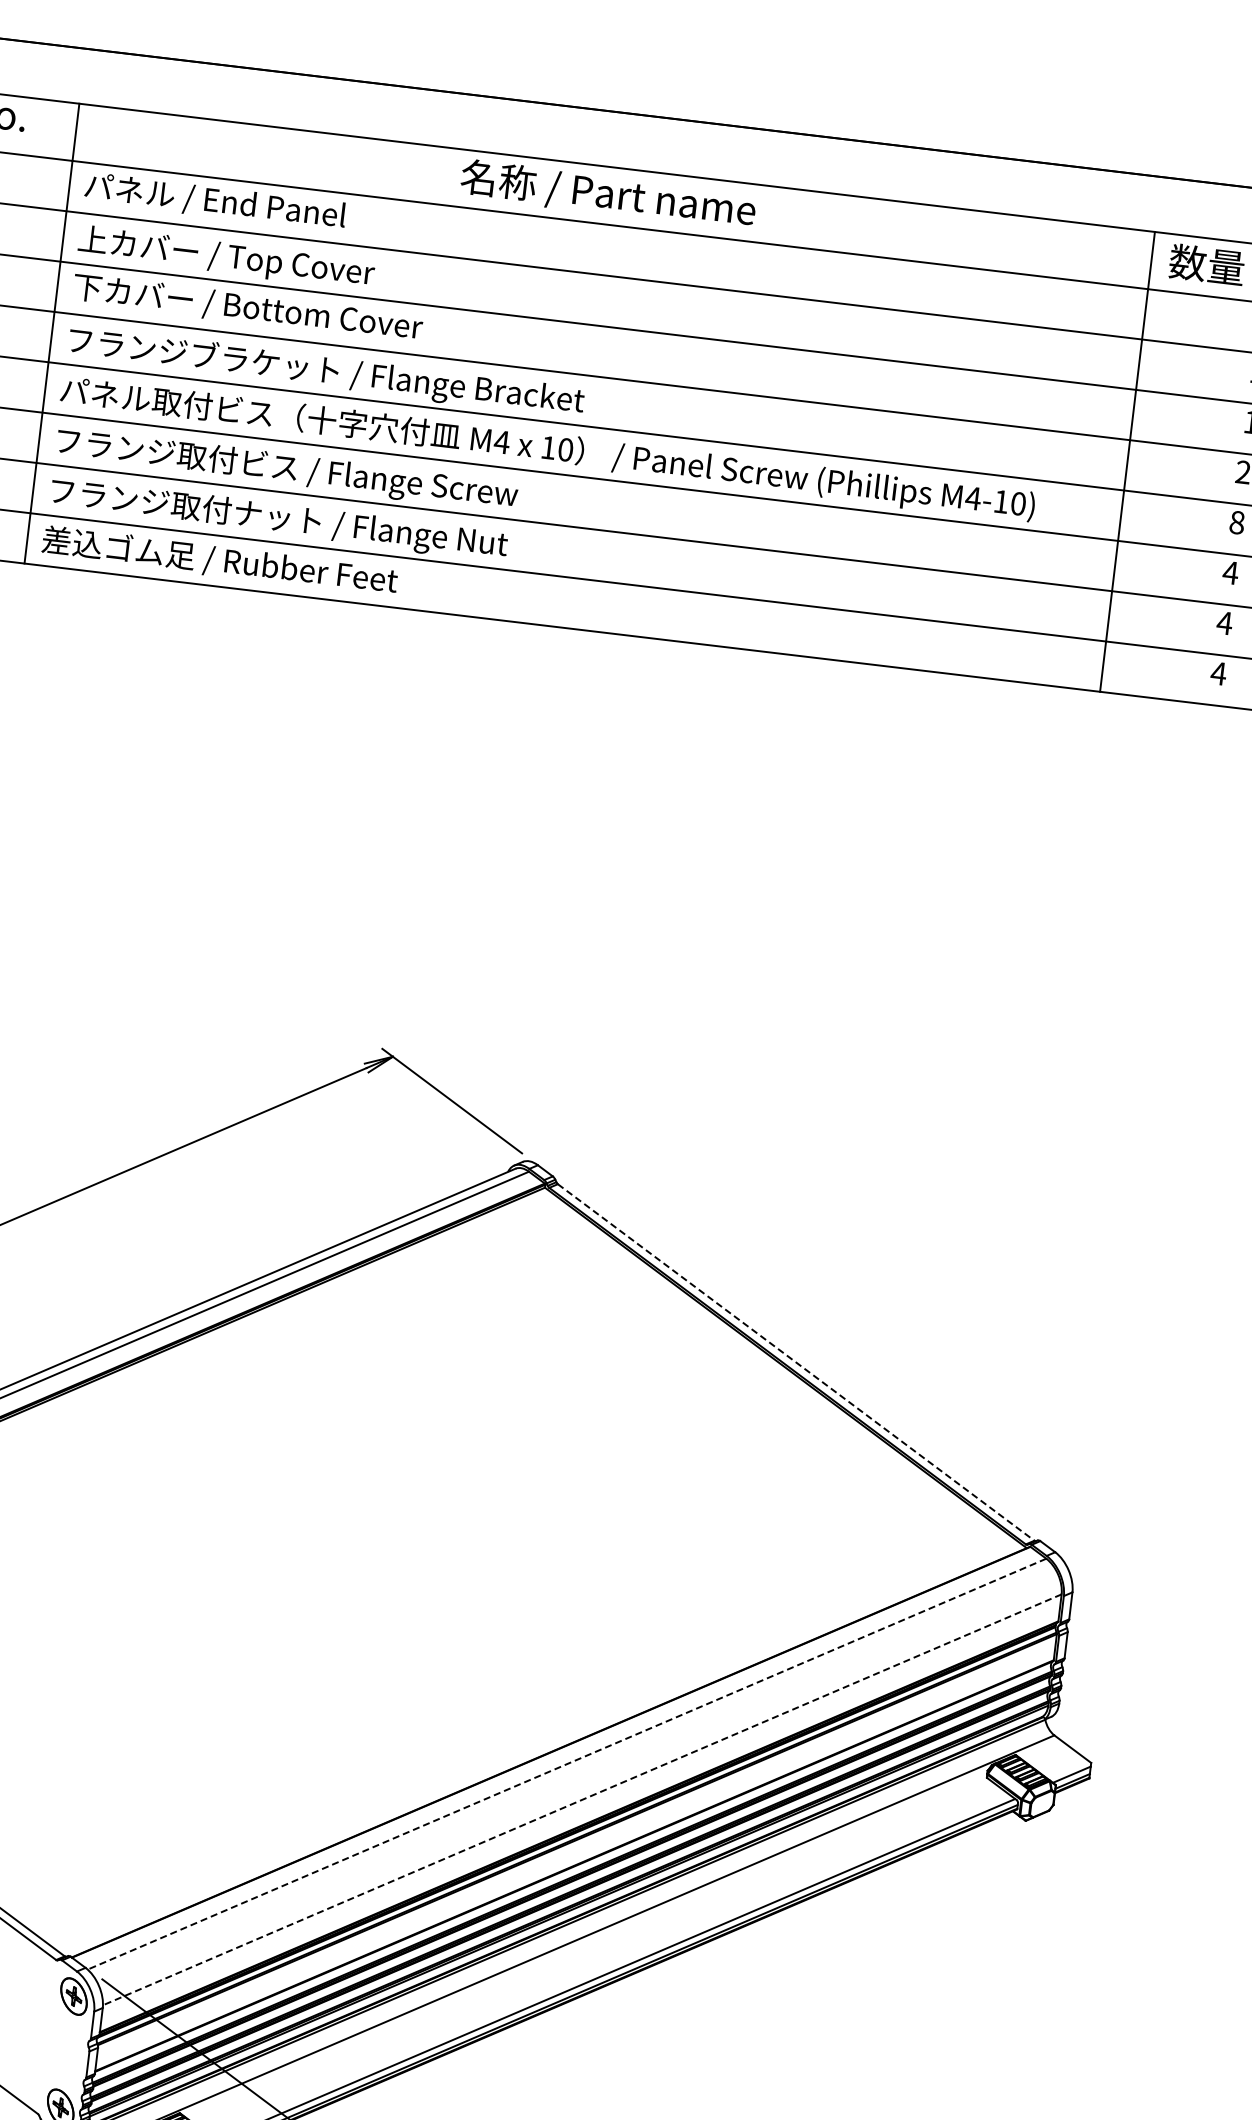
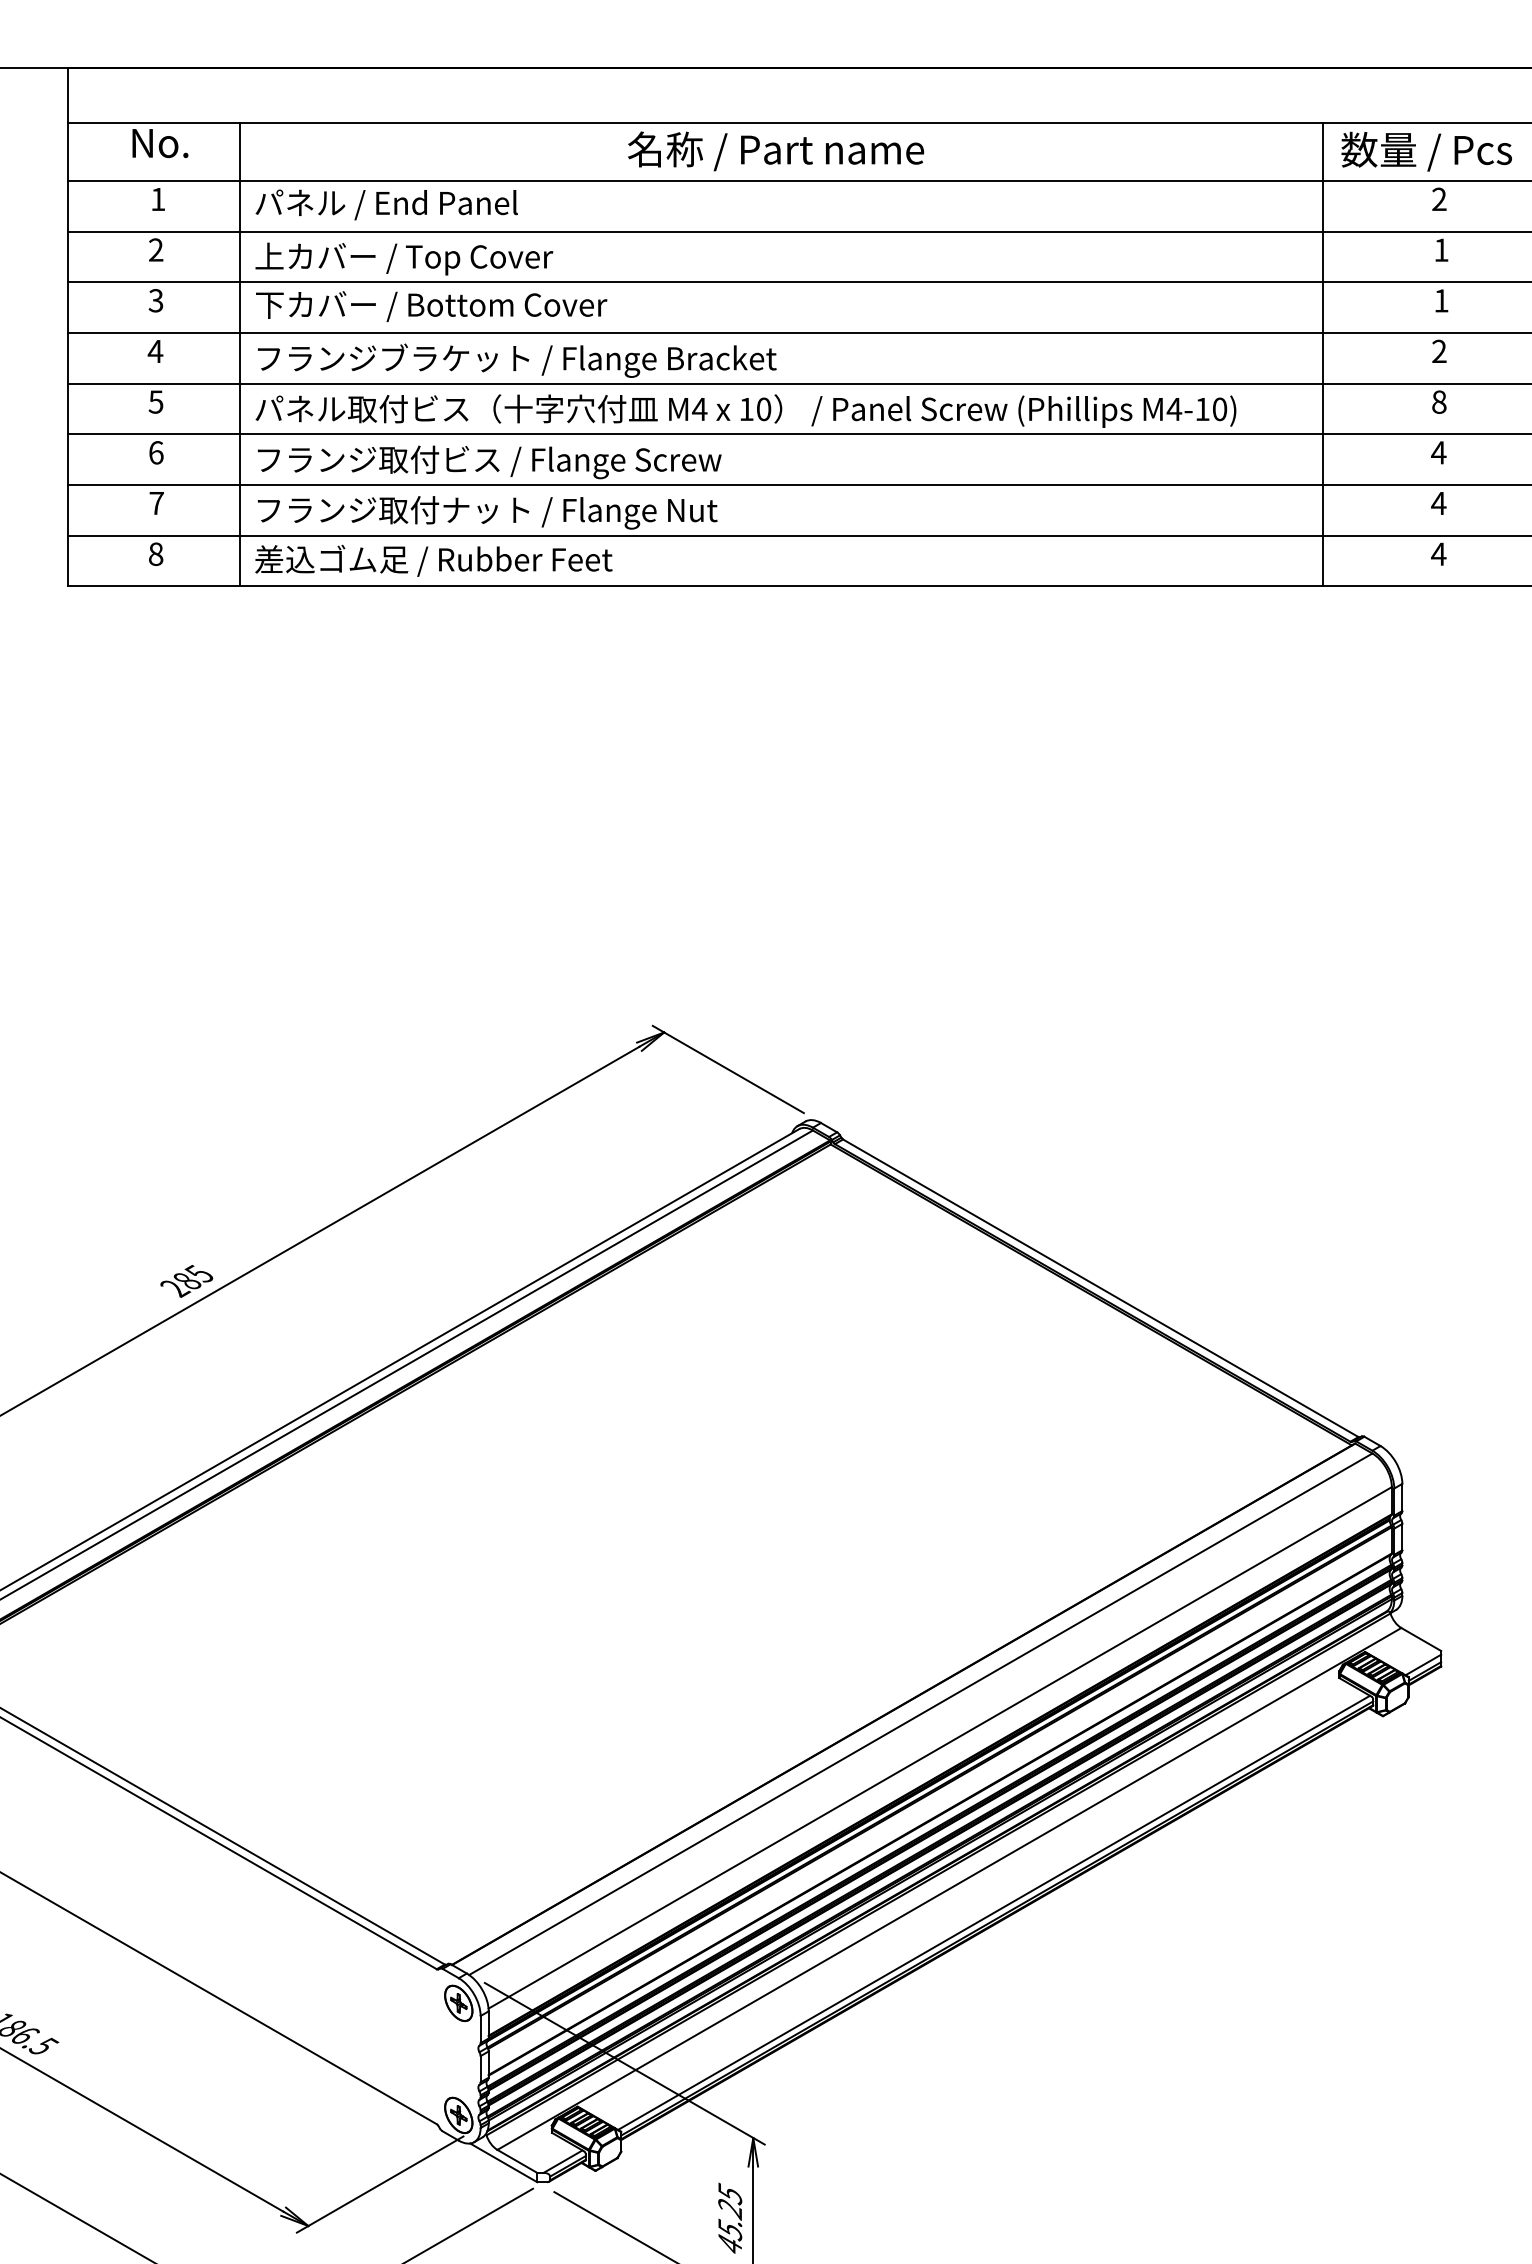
line: (795, 1362) -> (1100, 1288), dashed -> solid
line: (566, 1764) -> (920, 1714), dashed -> solid
line: (581, 1800) -> (939, 1748), dashed -> solid

